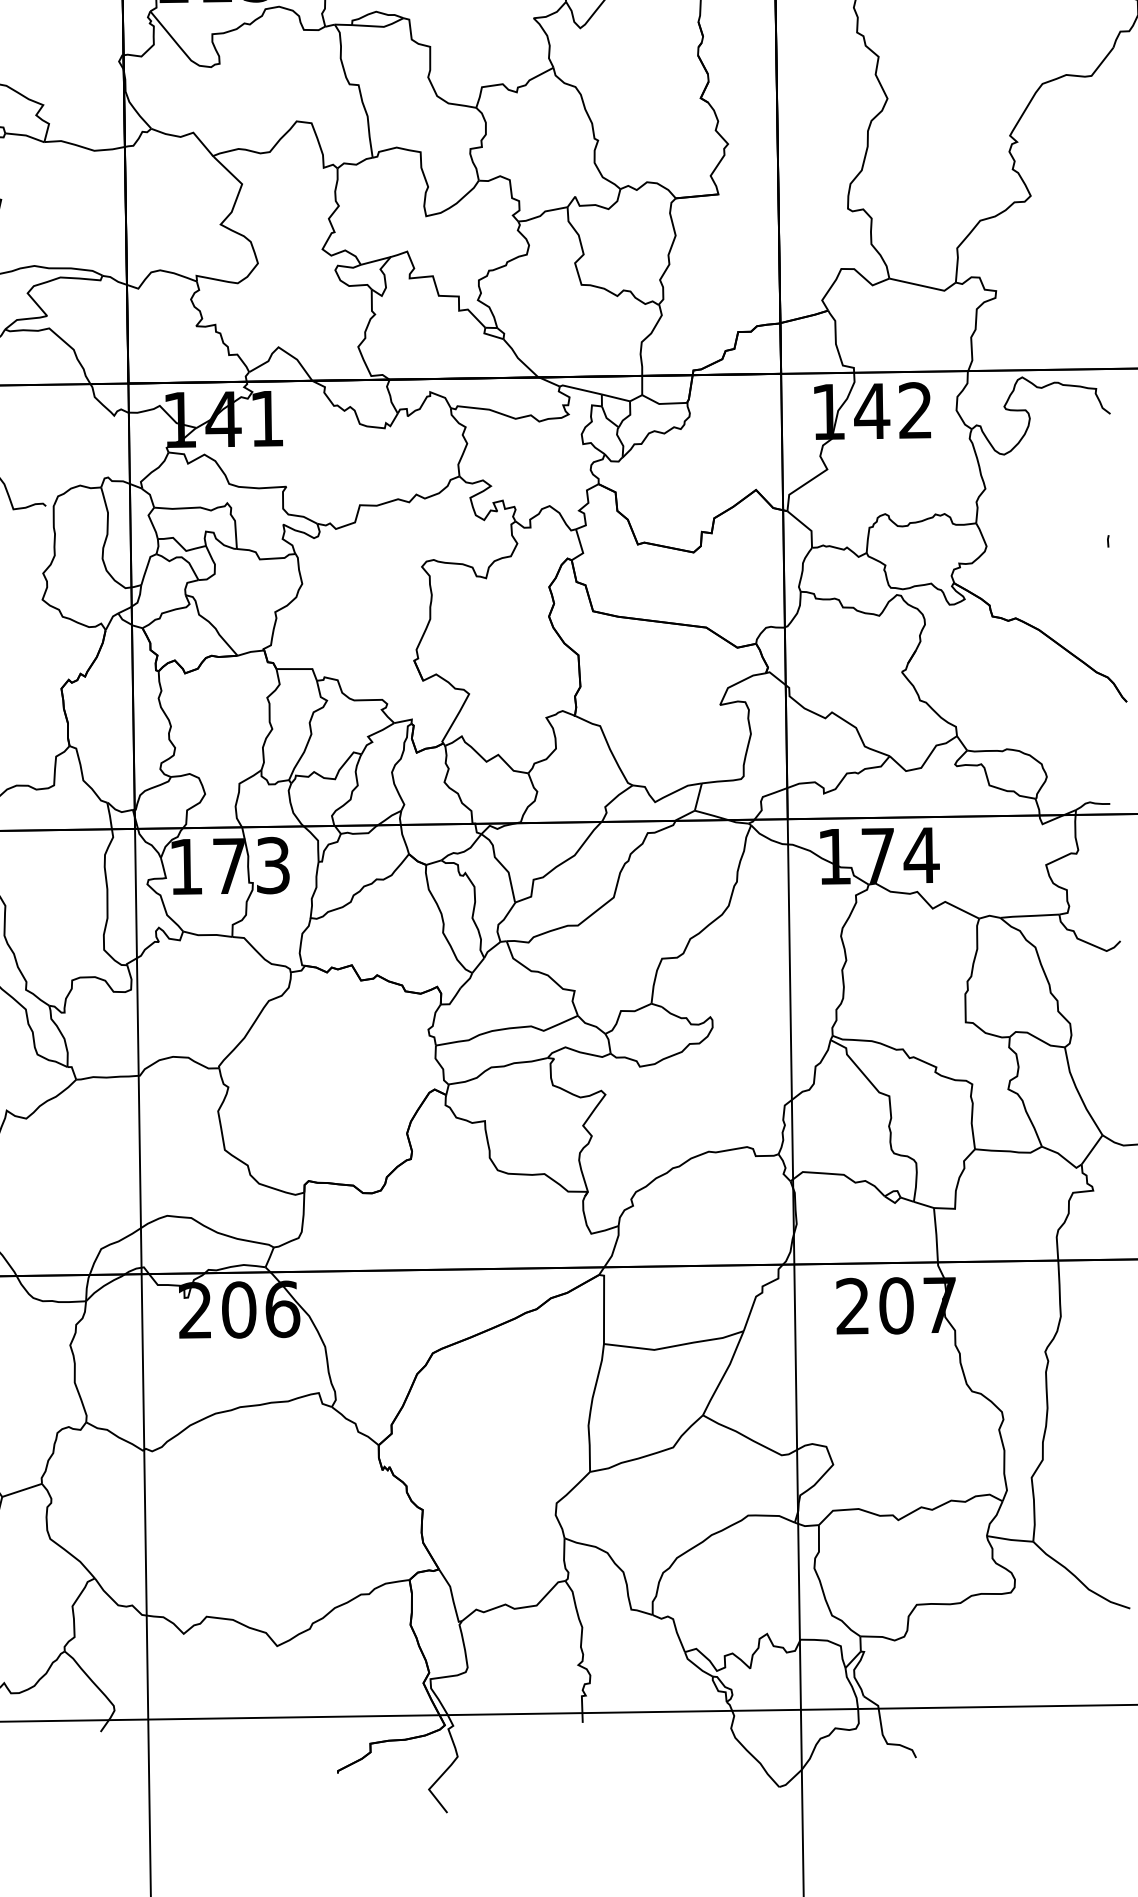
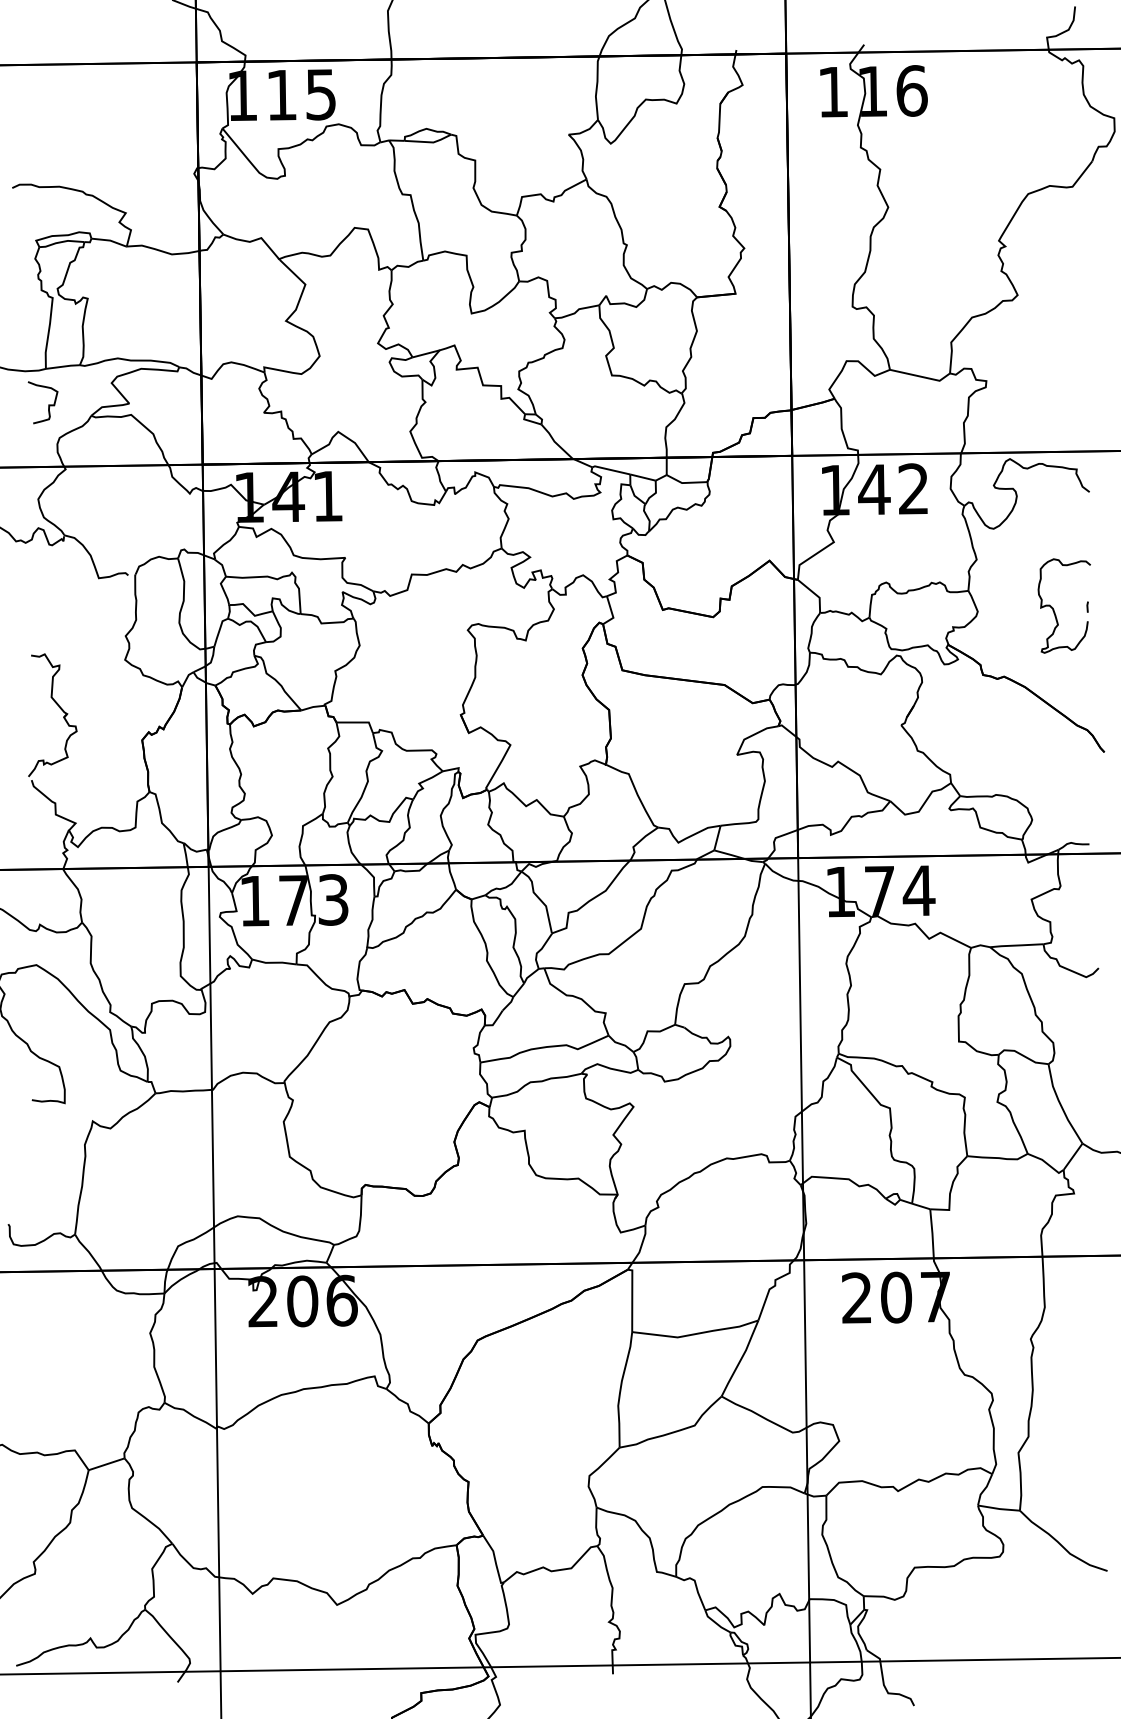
curve: (1071, 543) -> (1054, 609), added

